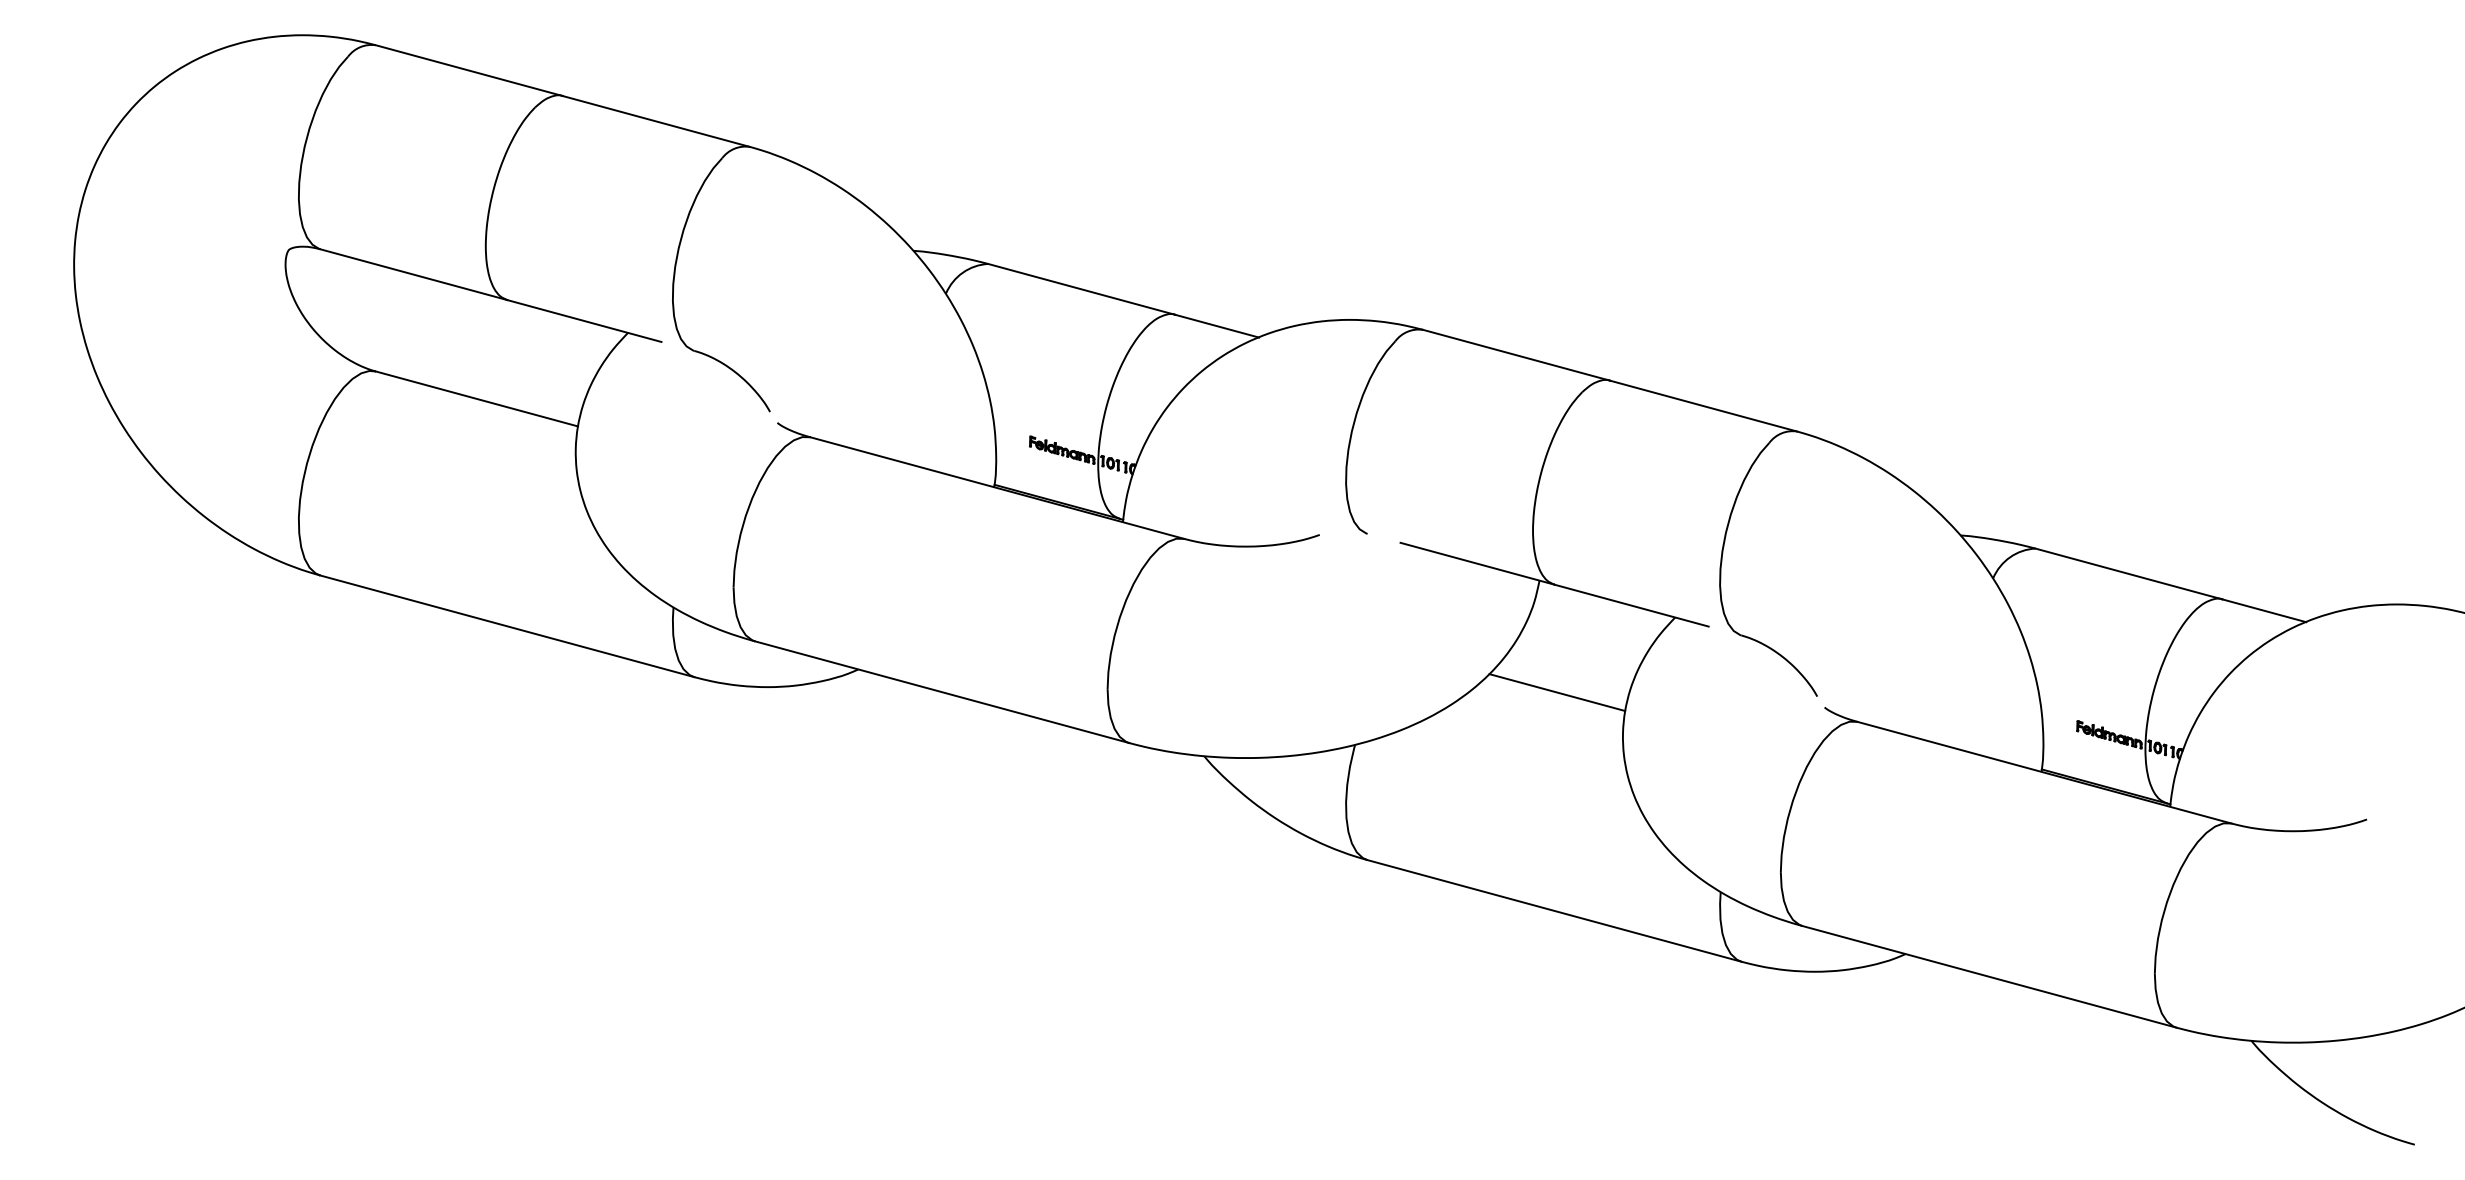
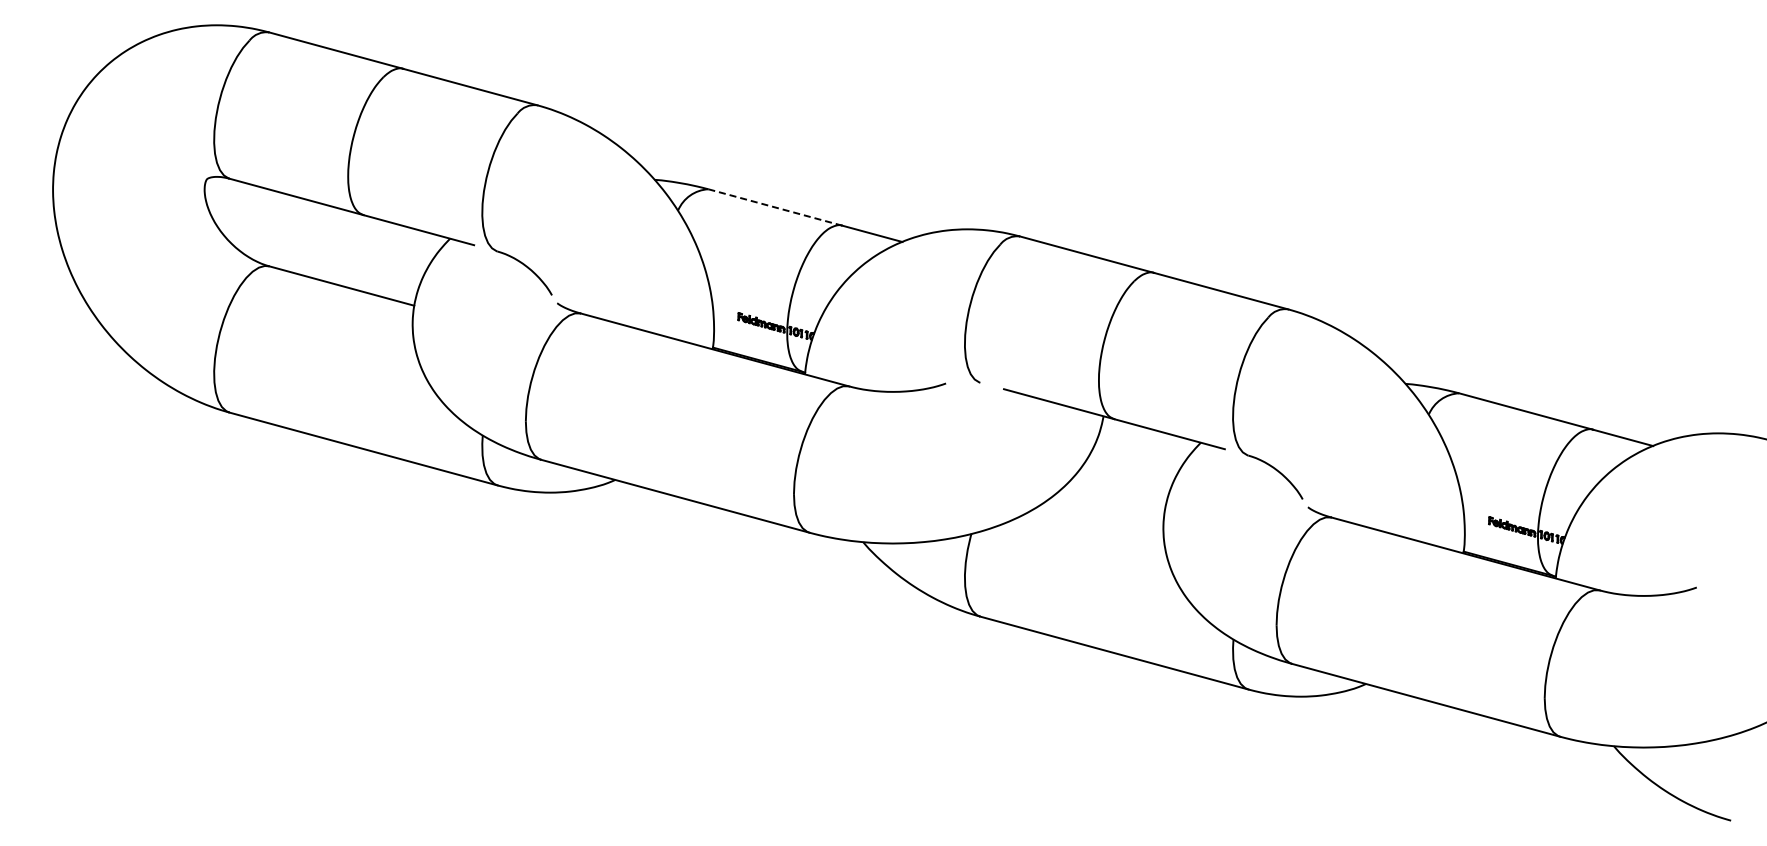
line: (1080, 289) -> (774, 207), solid -> dashed
line: (1557, 692) -> (1116, 496), removed

